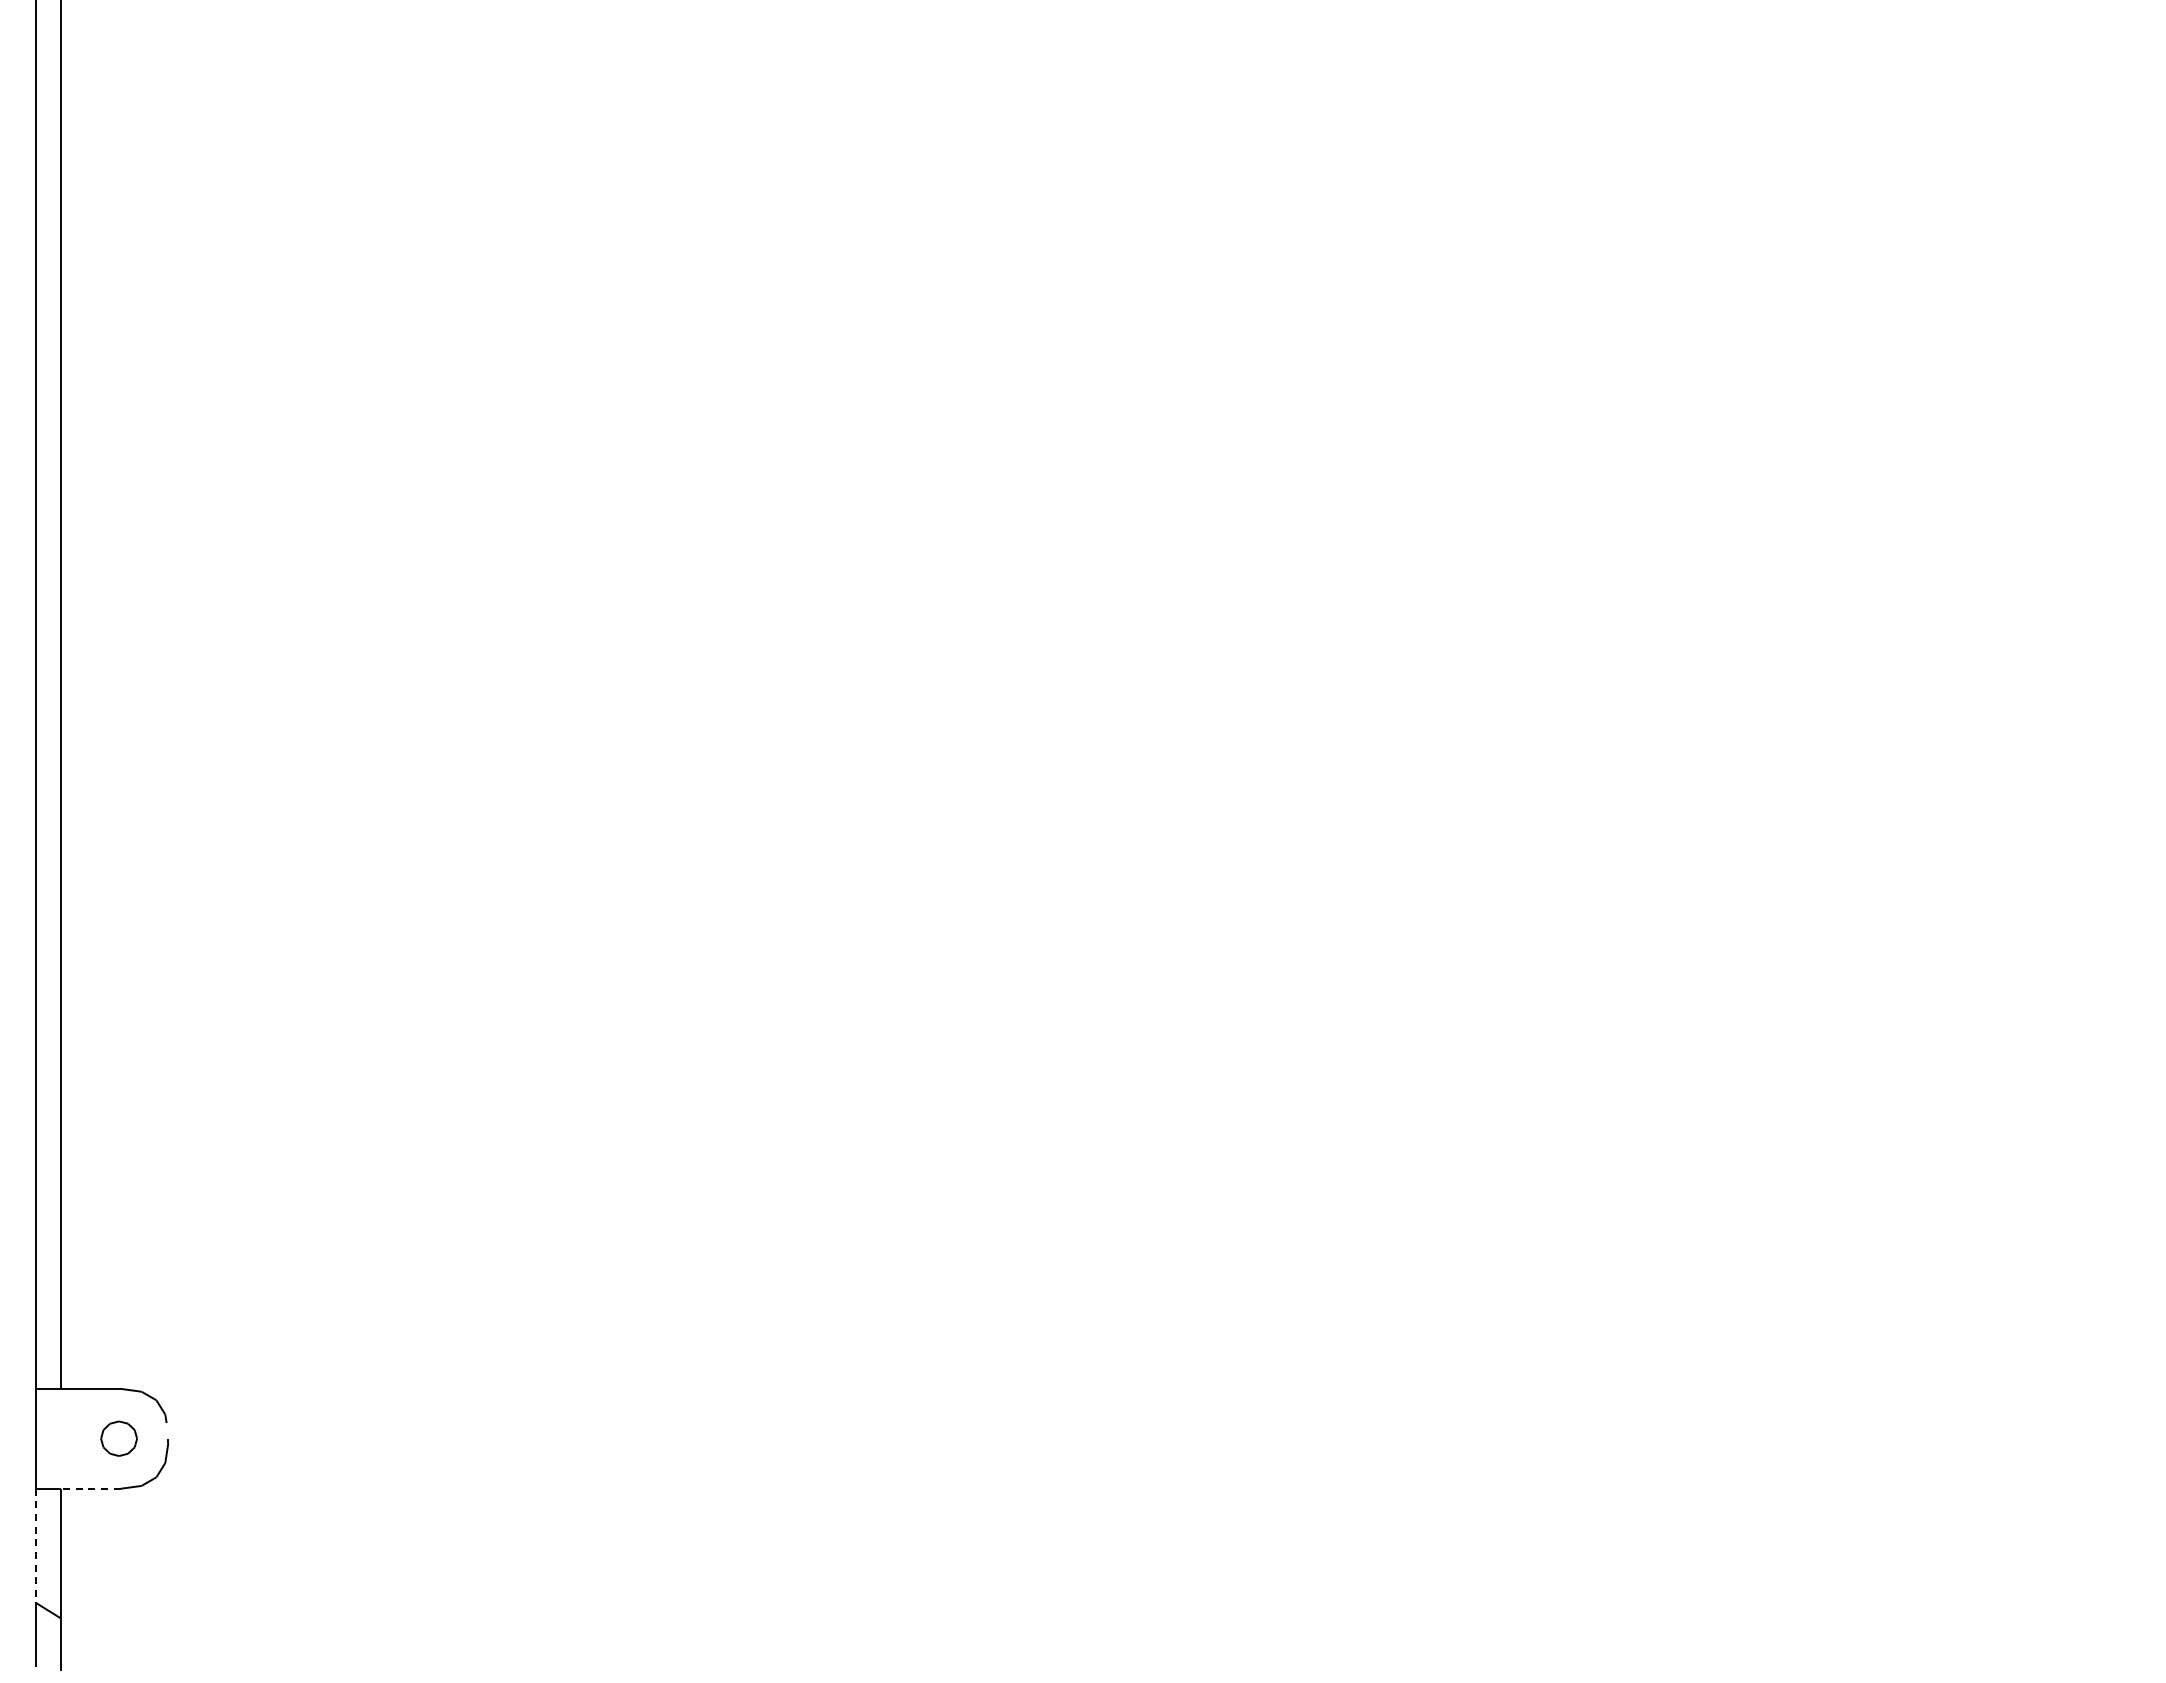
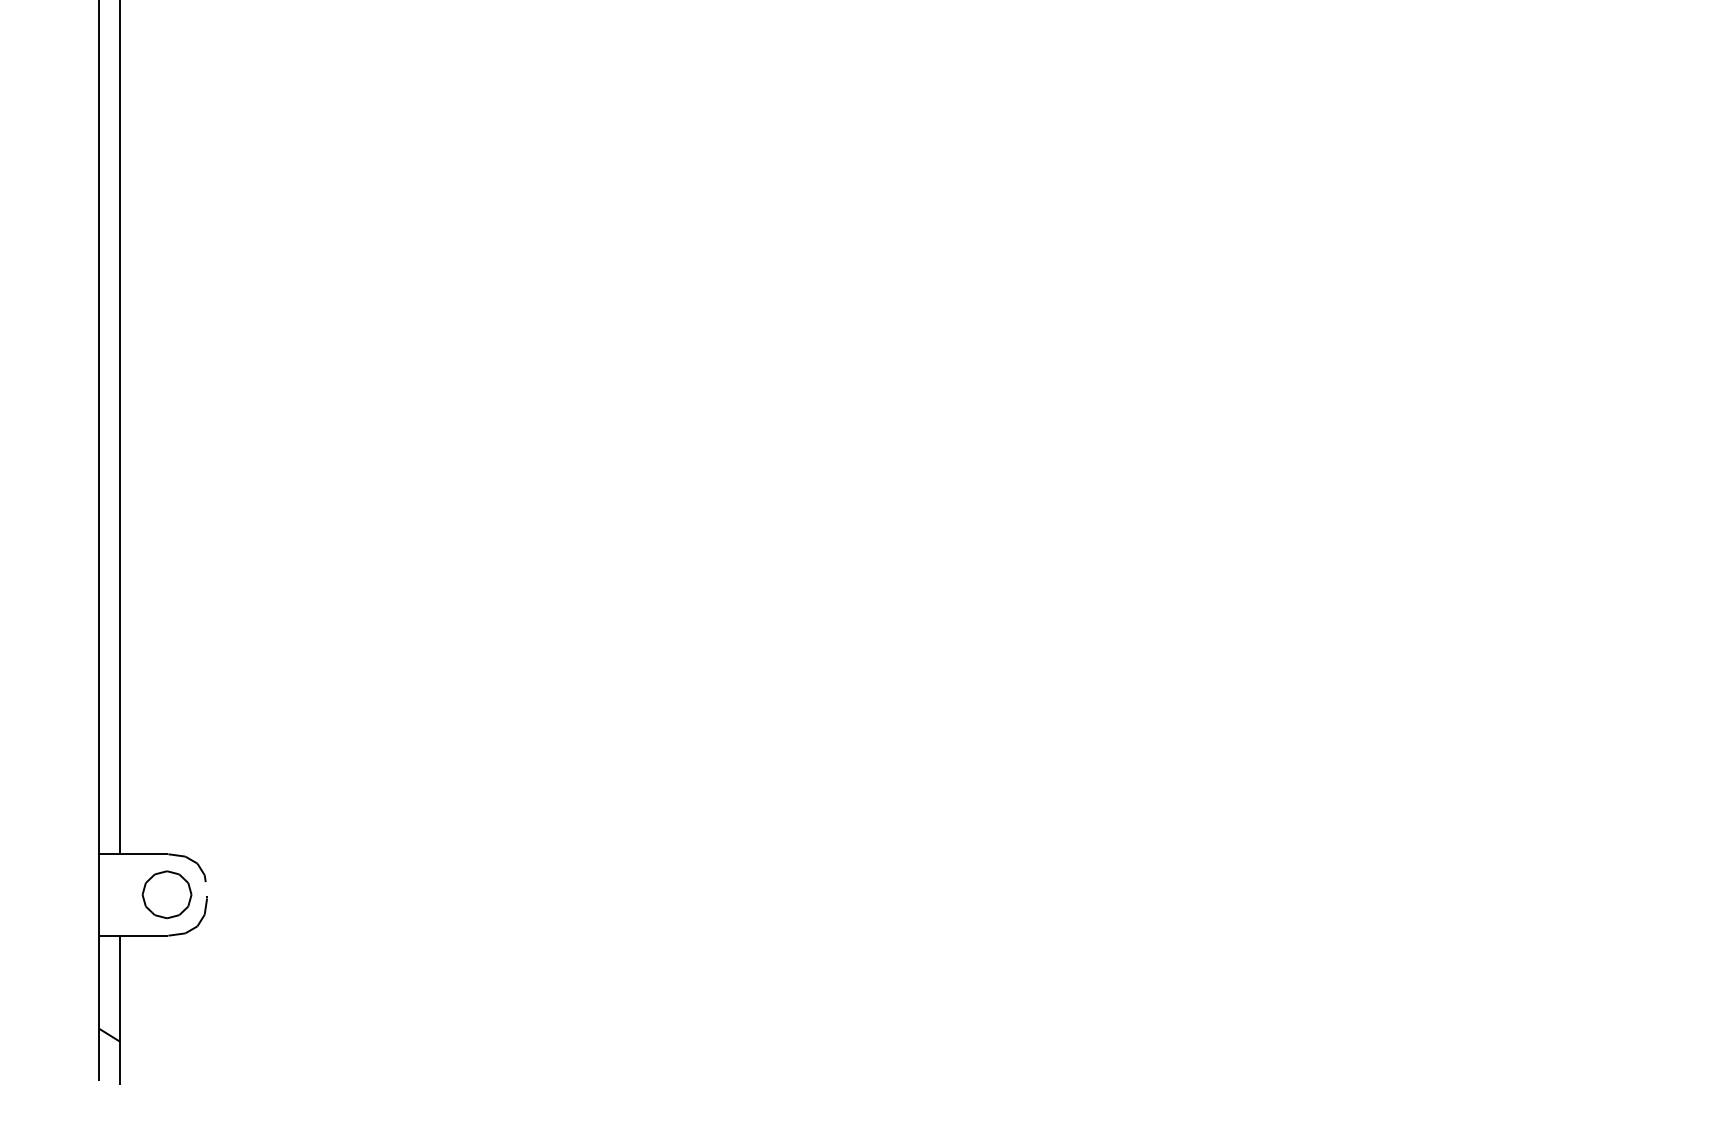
part: (118, 1438) -> (166, 894), size x1.67
line: (90, 1488) -> (143, 935), dashed -> solid
line: (36, 1546) -> (99, 982), dashed -> solid

